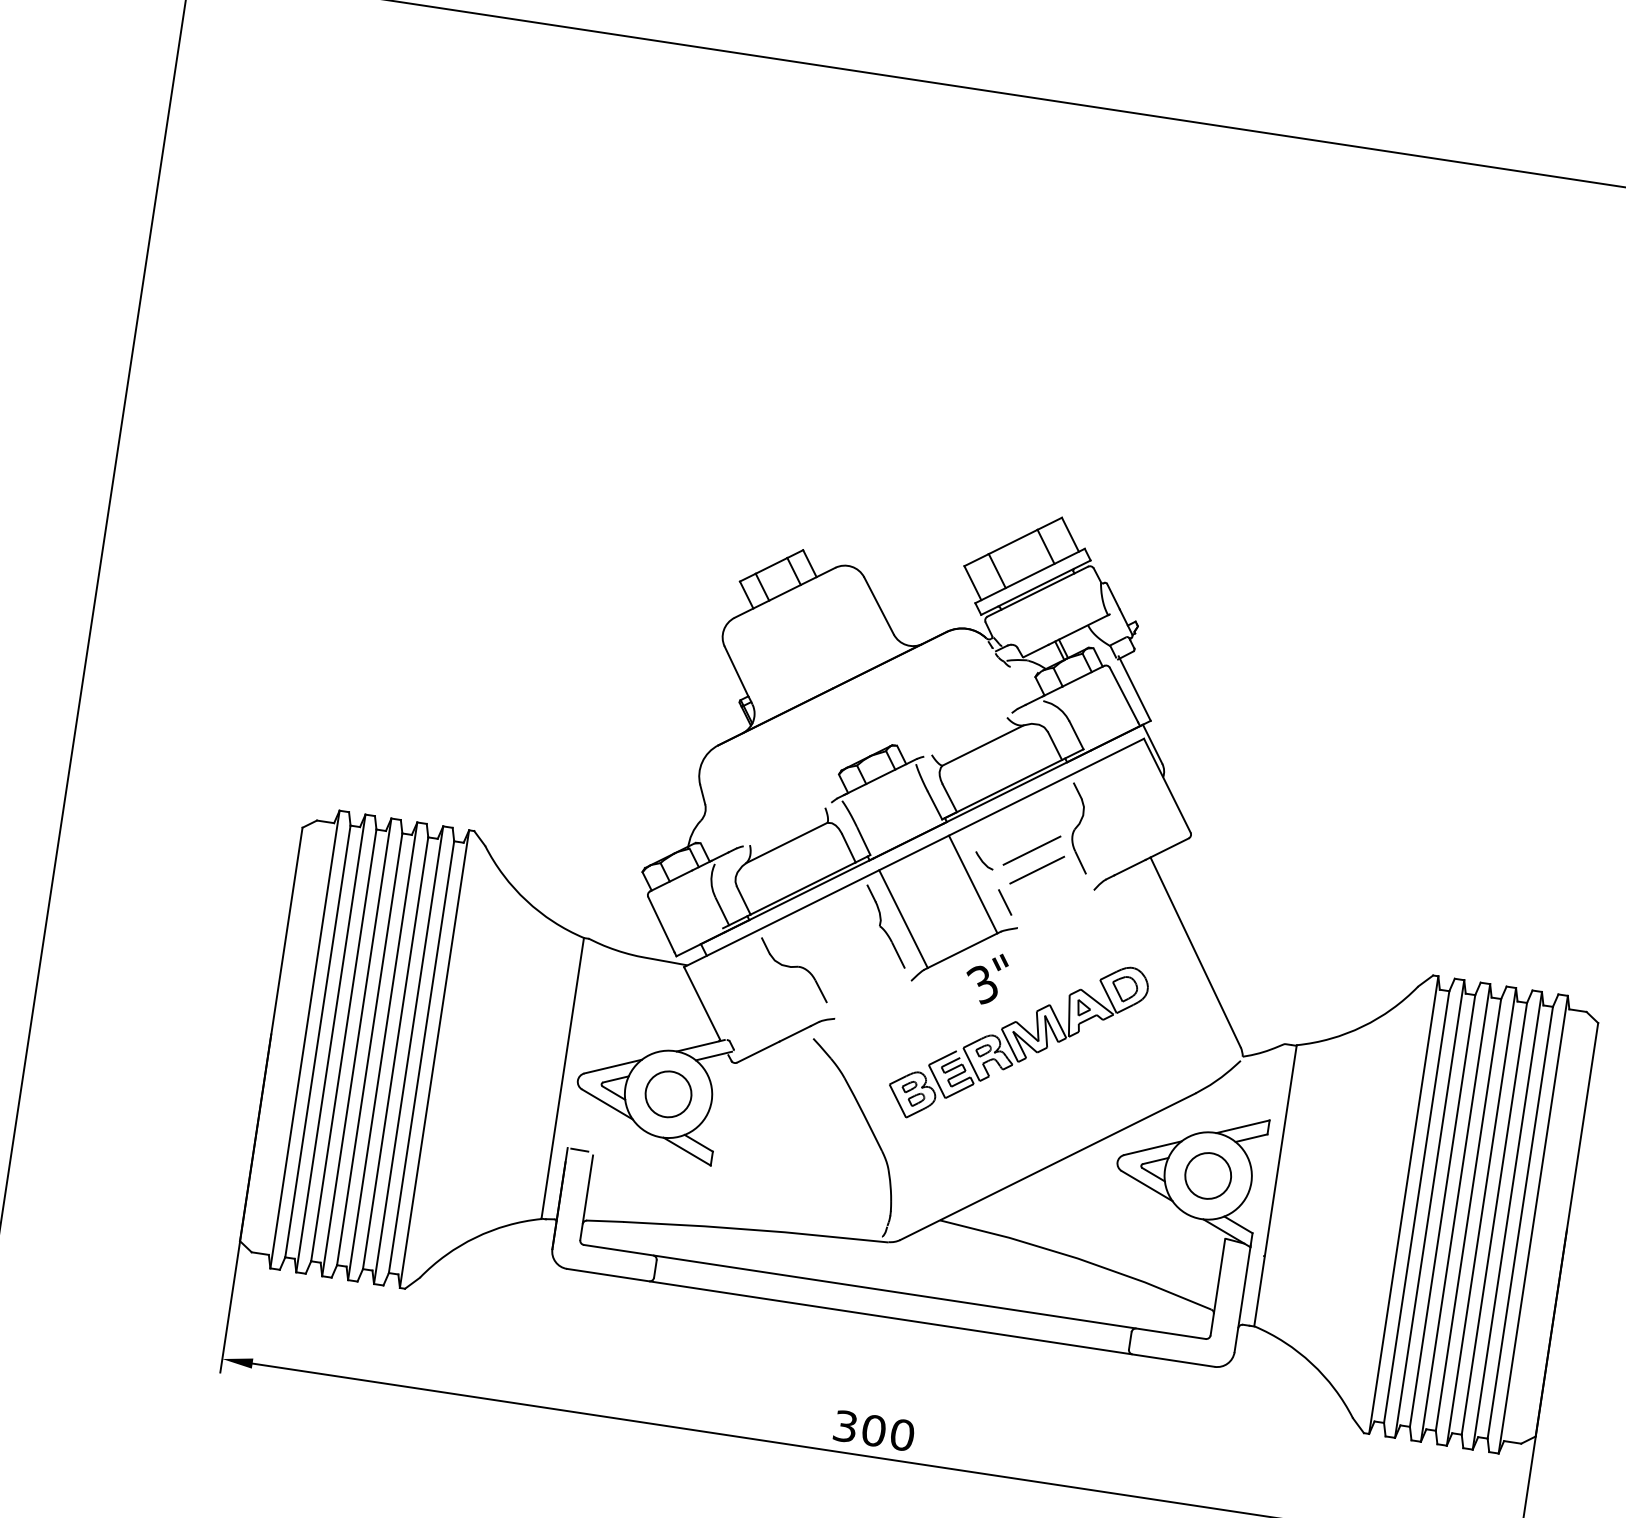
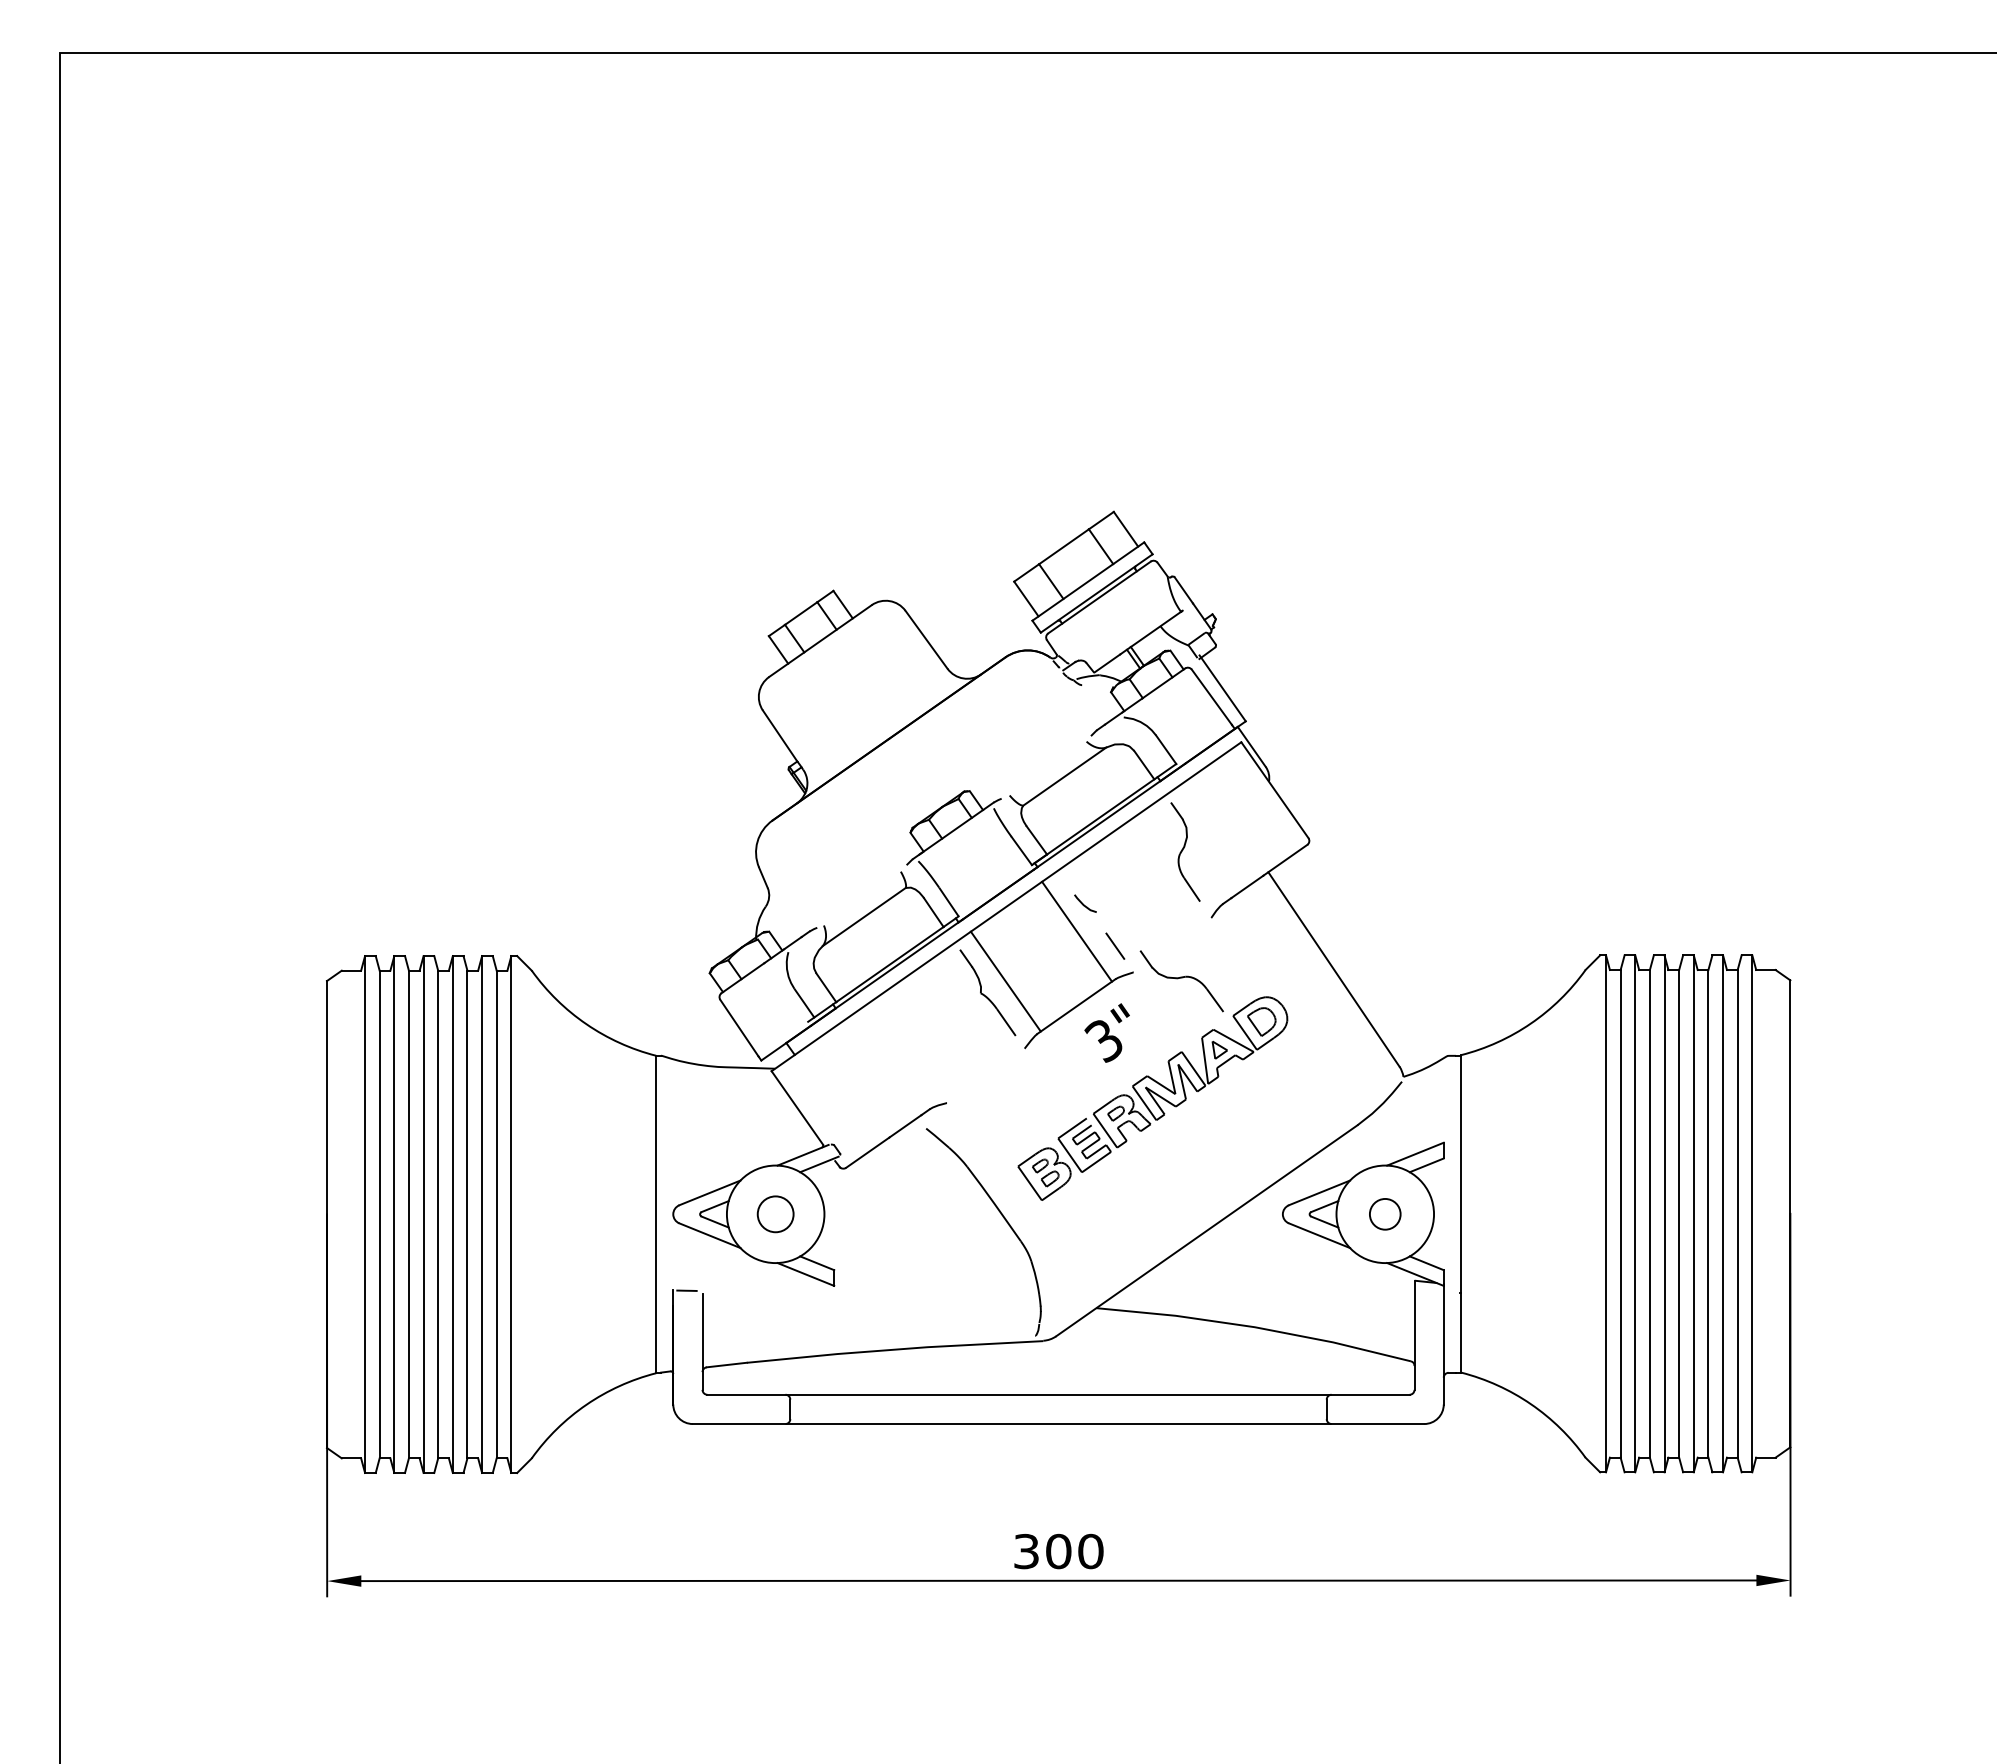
line: (1032, 850) -> (1136, 884), removed
line: (1036, 870) -> (1144, 905), removed
part: (793, 970) -> (1181, 981), moved
circle: (668, 1093) -> (775, 1213), size x0.7
circle: (1207, 1175) -> (1384, 1213), size x0.6

